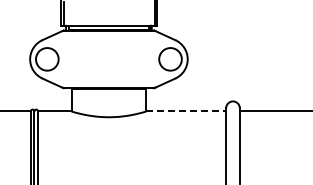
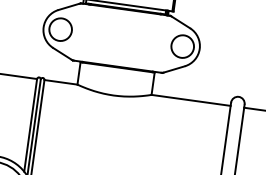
line: (186, 111) -> (191, 100), dashed -> solid

